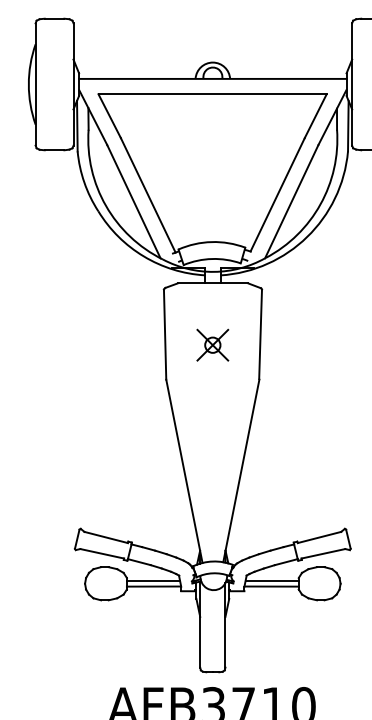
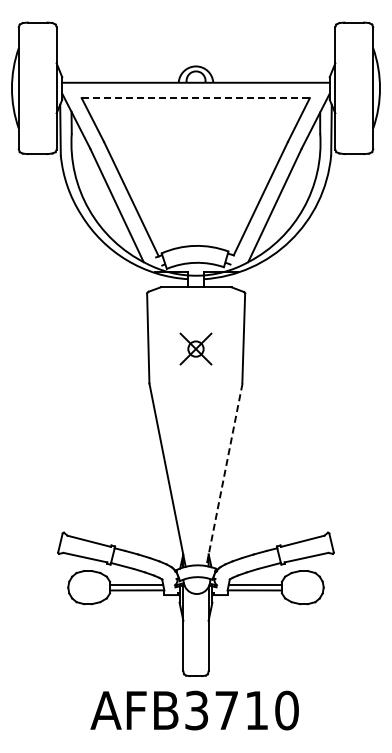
line: (213, 94) -> (196, 98), solid -> dashed
line: (241, 471) -> (224, 475), solid -> dashed

